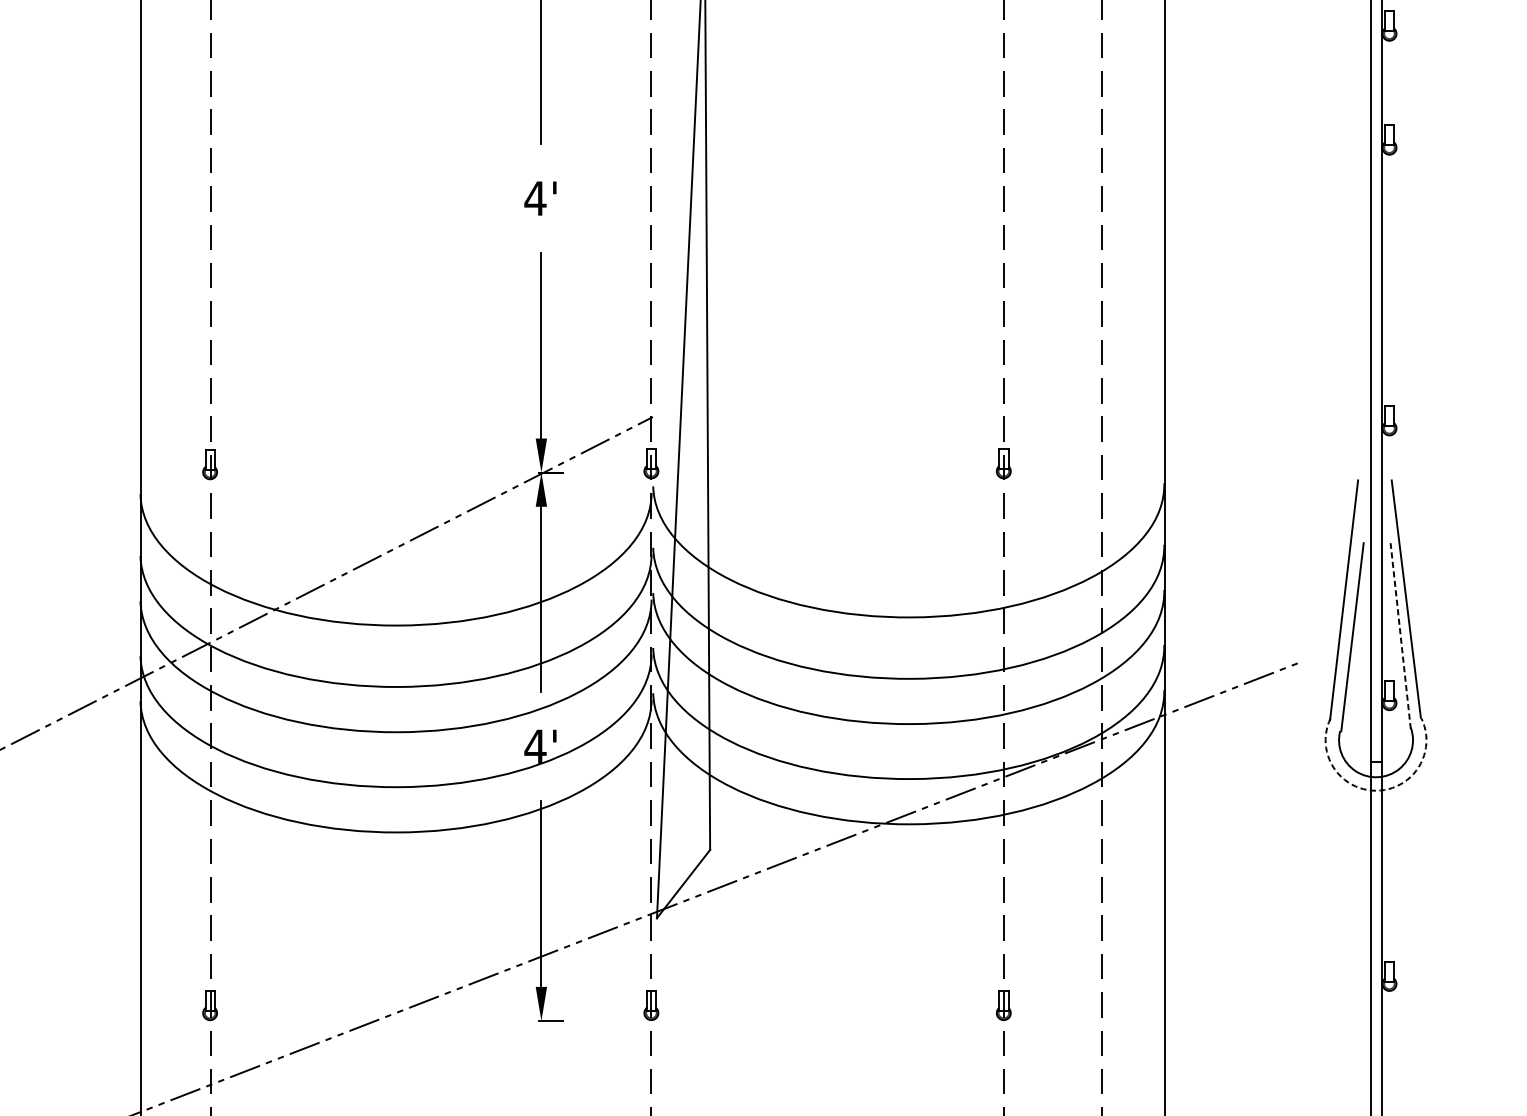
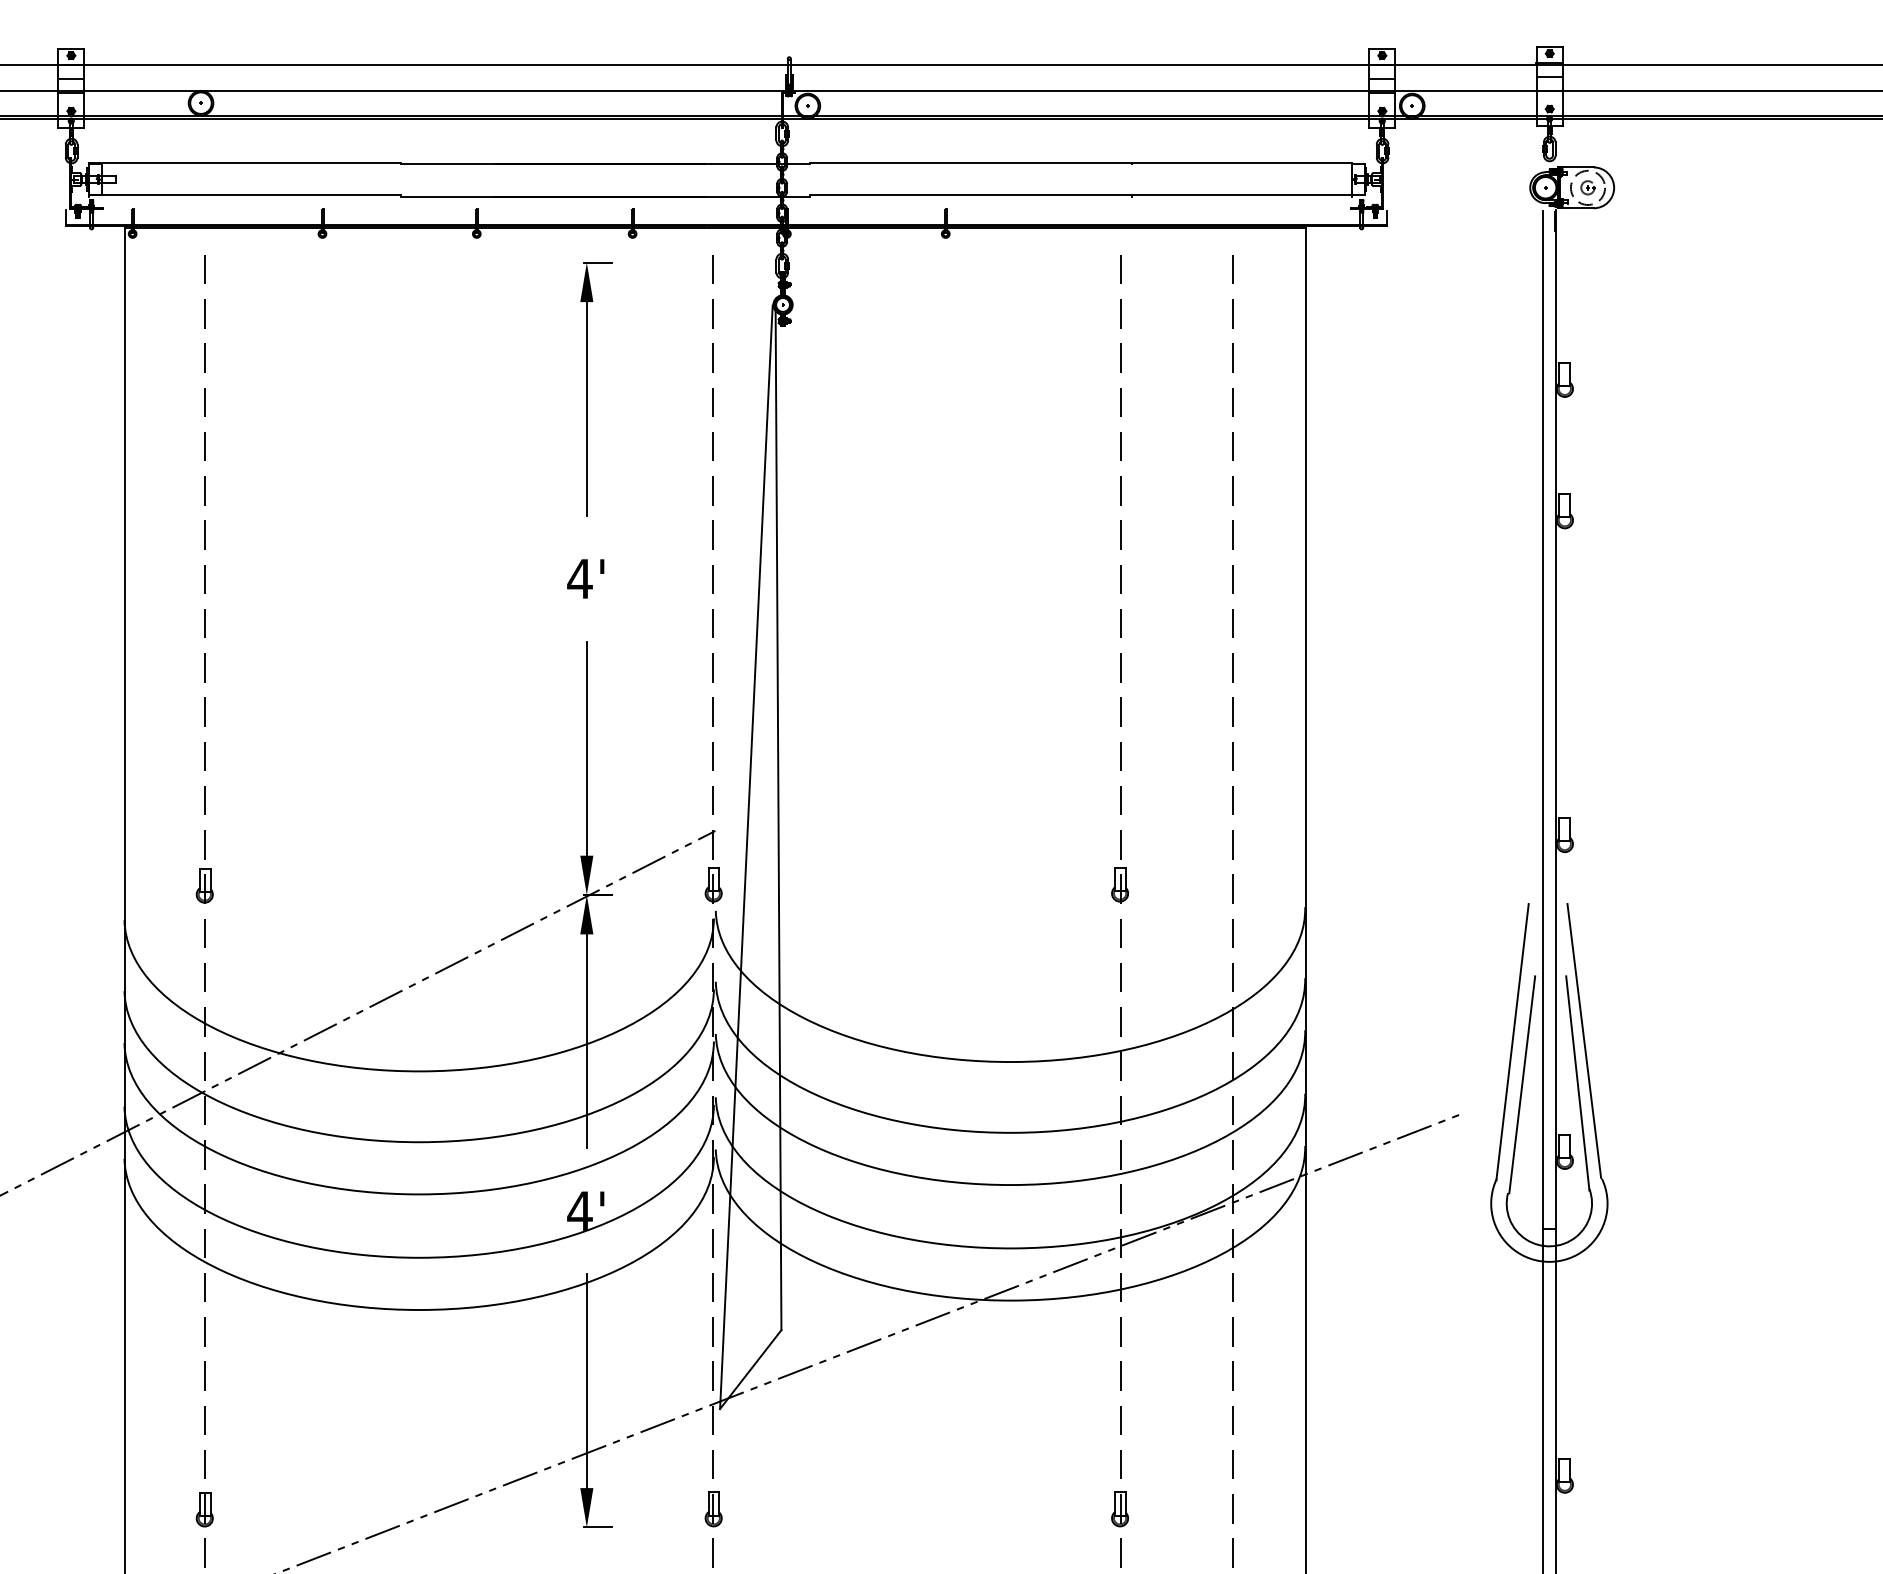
line: (1400, 636) -> (1577, 1083), dashed -> solid
arc: (1376, 790) -> (1549, 1261), dashed -> solid

